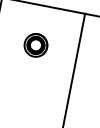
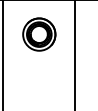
part: (36, 45) -> (39, 34), size x1.67

